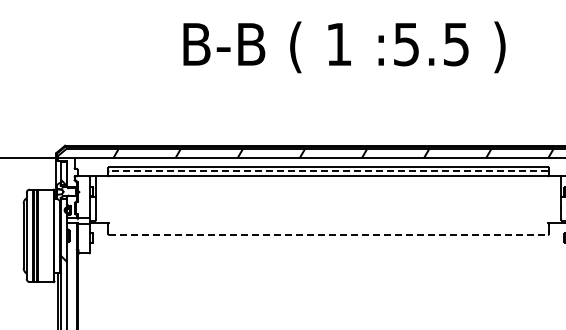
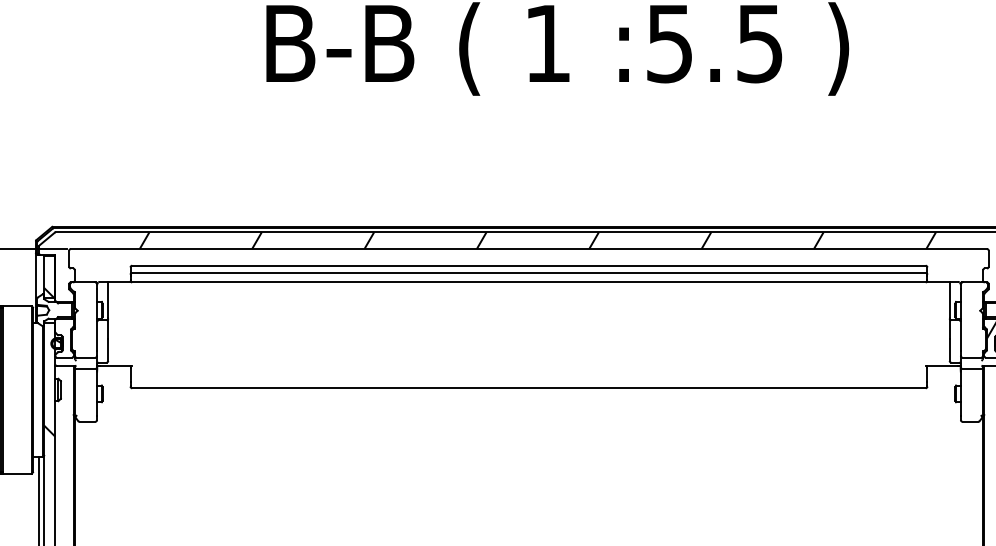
line: (328, 171) -> (528, 273), dashed -> solid
line: (329, 234) -> (530, 387), dashed -> solid

